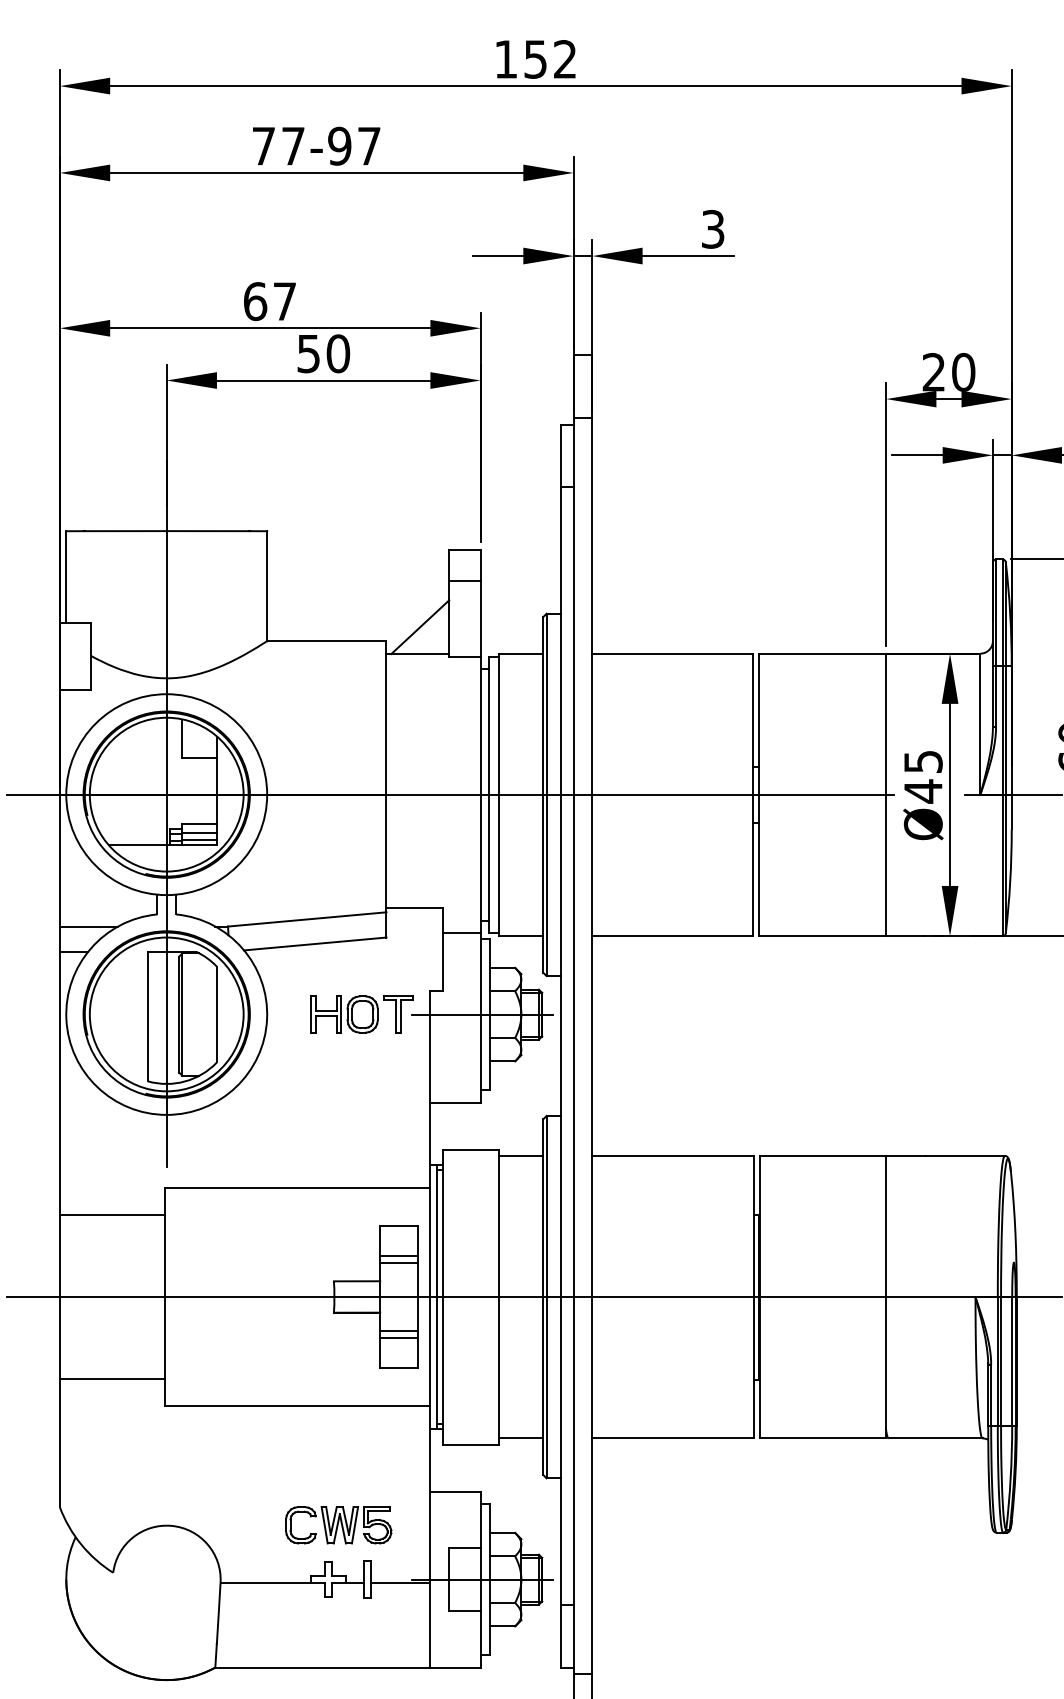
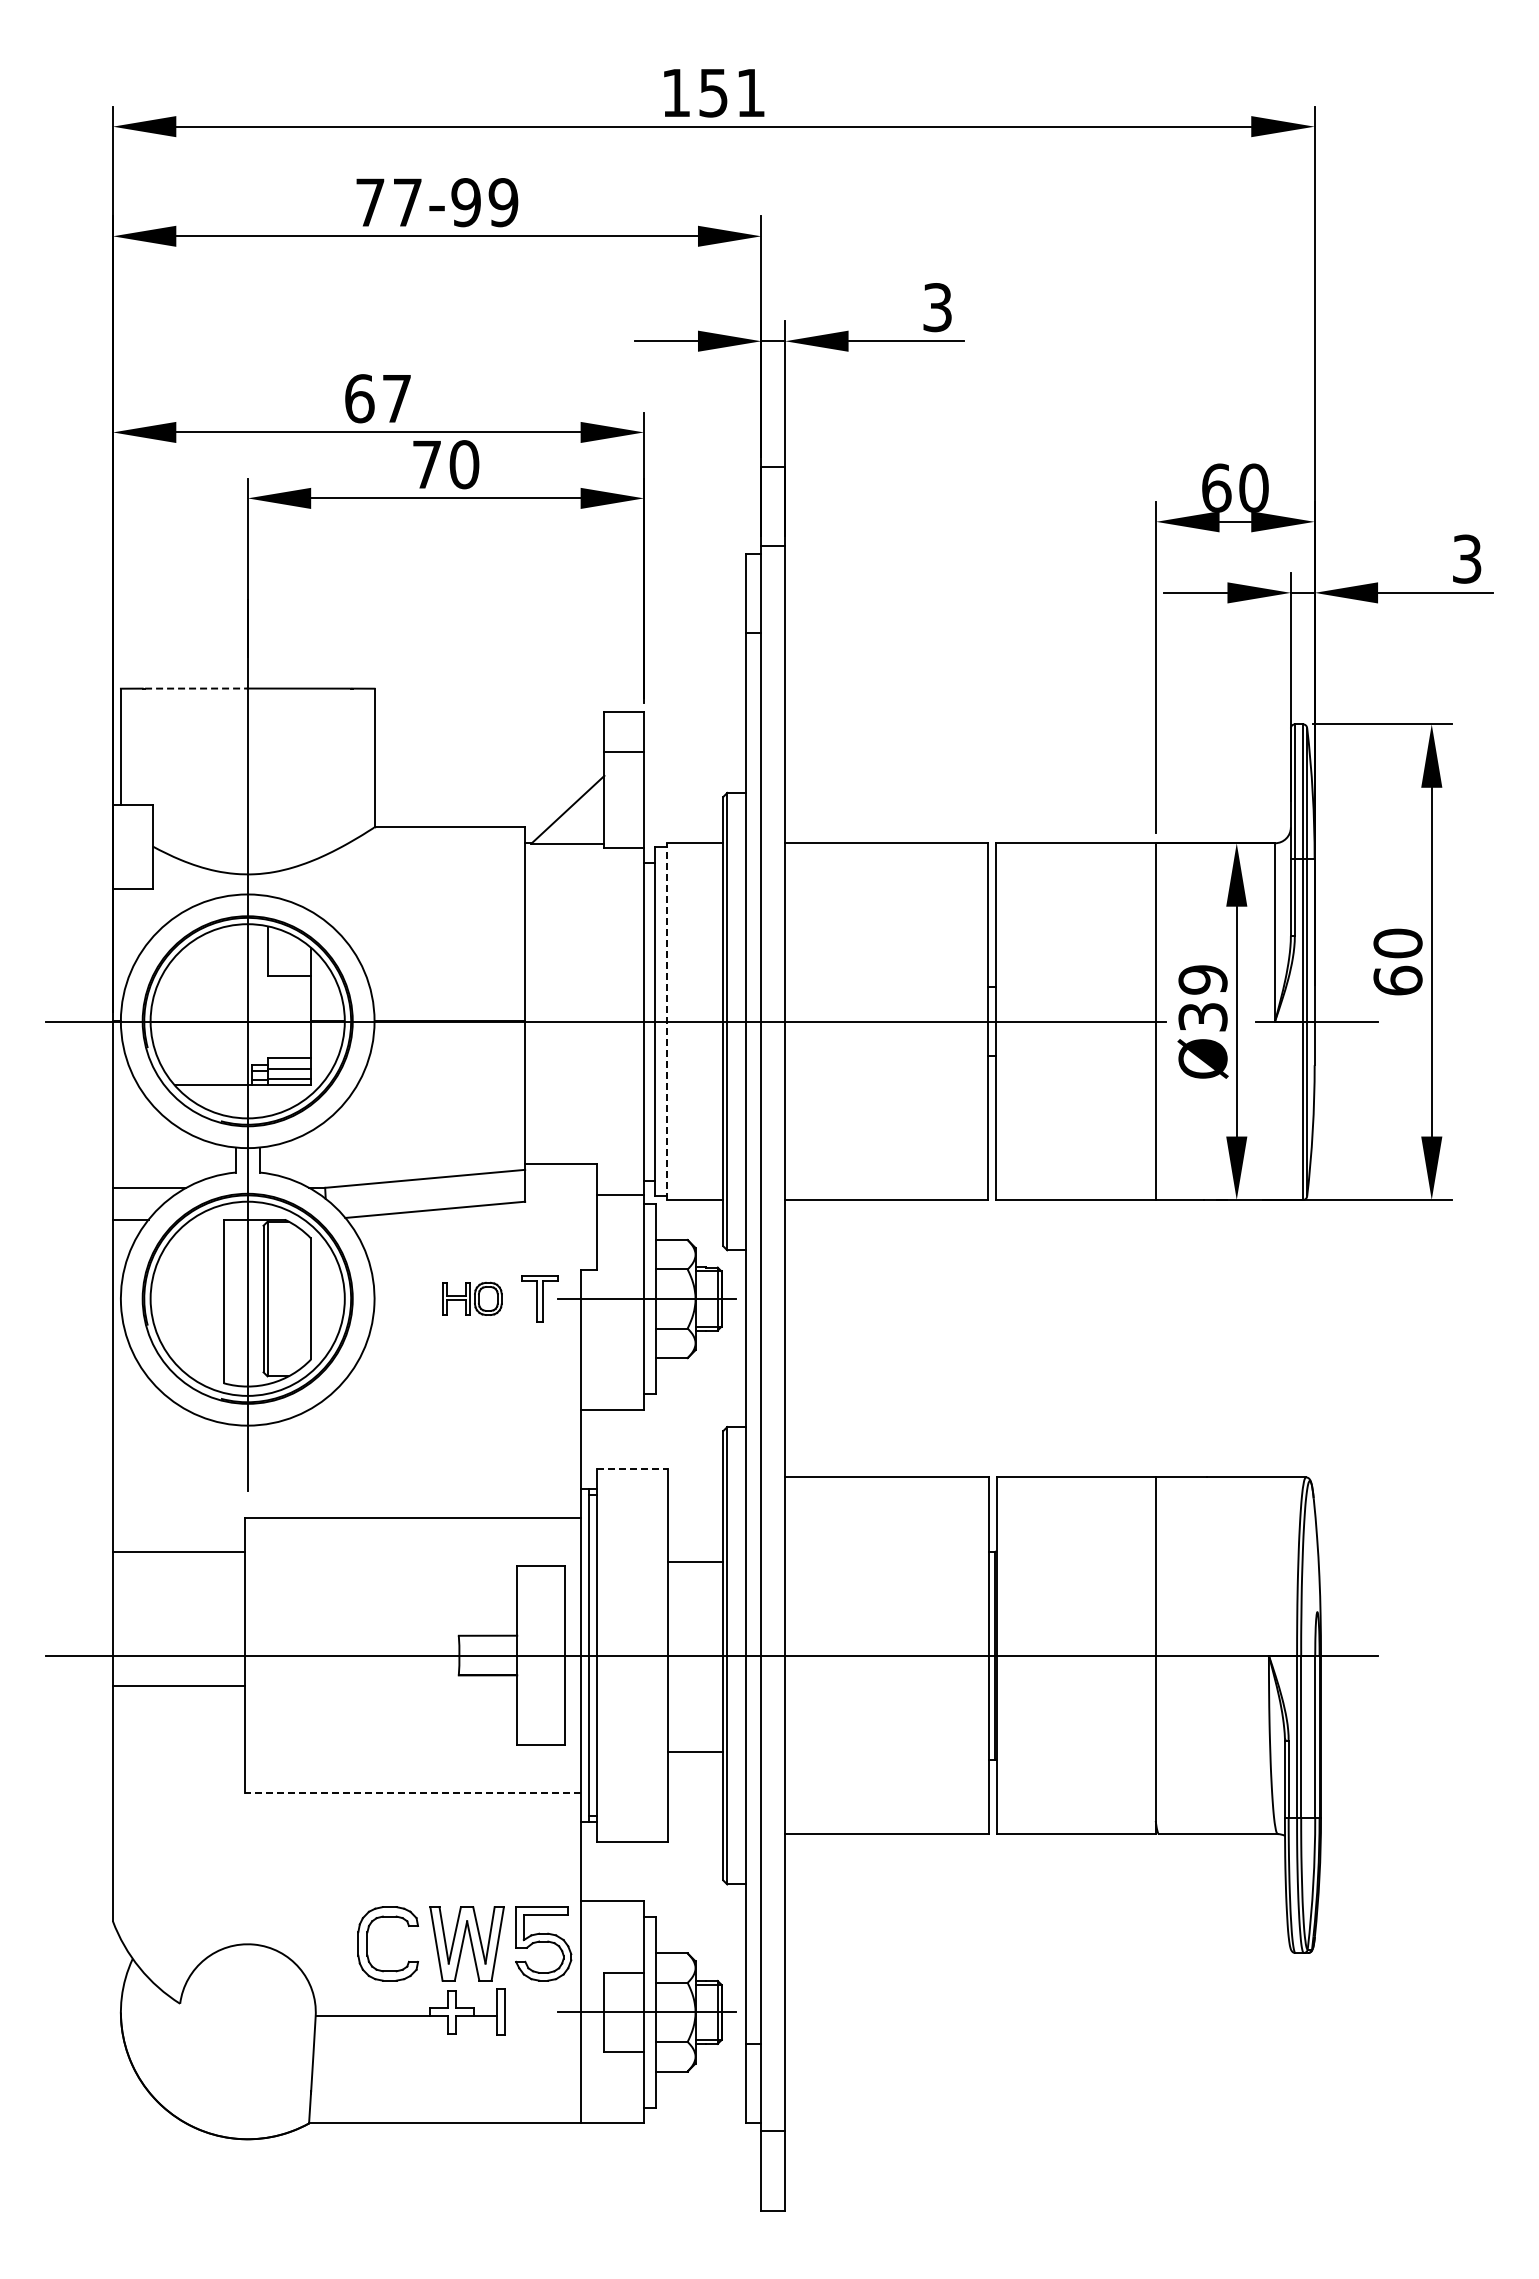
text: (564, 59) -> (750, 92), 152 -> 151
text: (369, 146) -> (503, 202), 77-97 -> 77-99
text: (308, 354) -> (426, 465), 50 -> 70
text: (934, 371) -> (1216, 487), 20 -> 60
line: (126, 531) -> (196, 688), solid -> dashed
text: (922, 776) -> (1202, 998), Ø45 -> Ø39
line: (499, 794) -> (667, 1021), solid -> dashed
part: (344, 1014) -> (472, 1298), size x0.7
line: (471, 1149) -> (632, 1469), solid -> dashed
line: (521, 1155) -> (695, 1562), moved
line: (398, 1256) -> (540, 1604), removed
line: (398, 1262) -> (540, 1612), removed
line: (398, 1331) -> (540, 1698), removed
line: (398, 1337) -> (540, 1706), removed
line: (111, 1379) -> (178, 1686), moved
line: (298, 1406) -> (413, 1793), solid -> dashed
line: (521, 1438) -> (695, 1752), moved
part: (338, 1525) -> (464, 1943), size x1.6
line: (400, 1582) -> (542, 2016), removed

